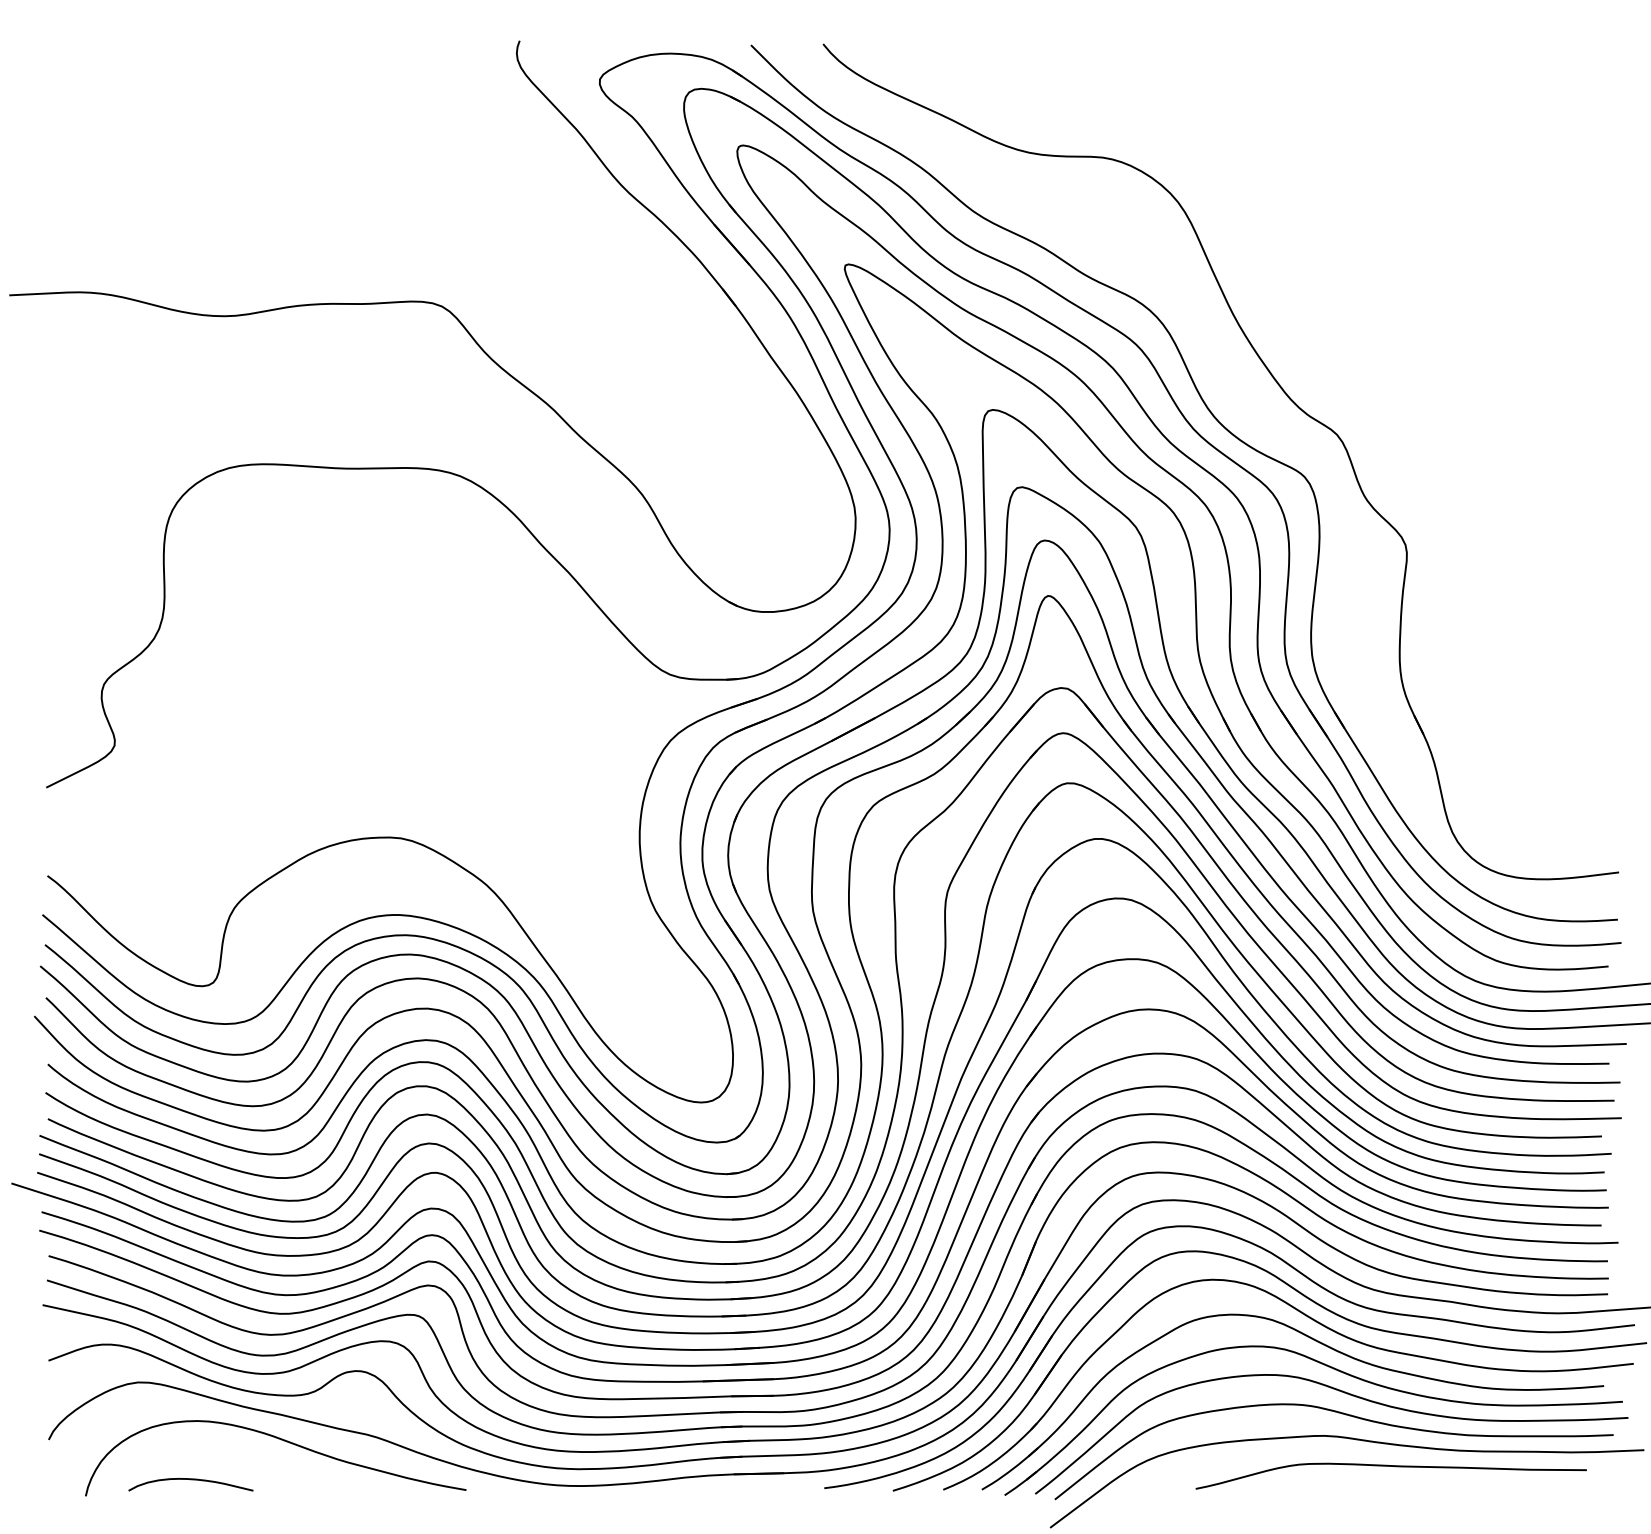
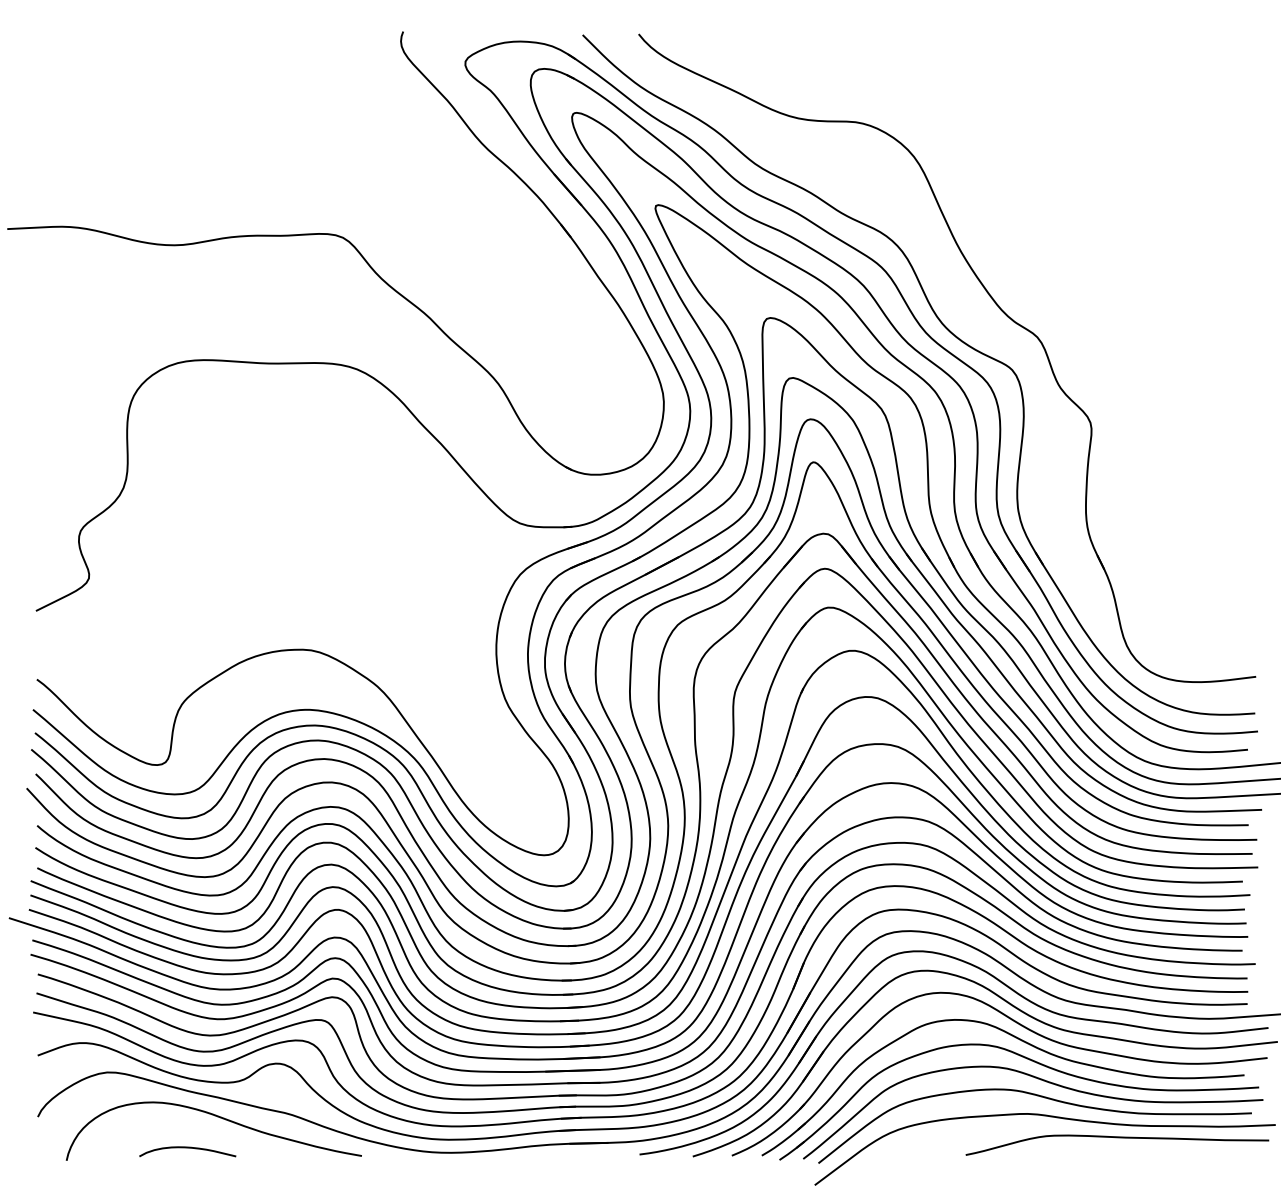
curve: (1390, 1466) -> (1116, 1137), moved
curve: (190, 1480) -> (187, 1148), moved

